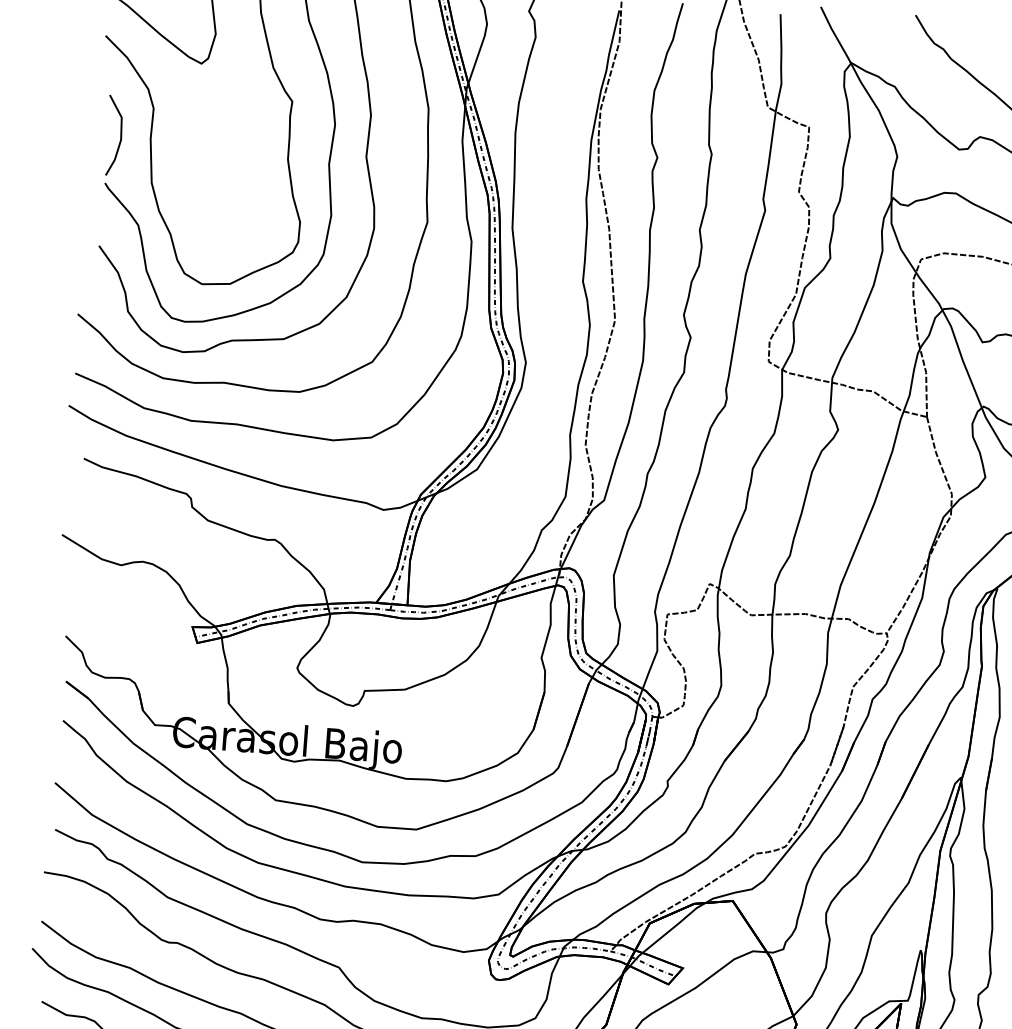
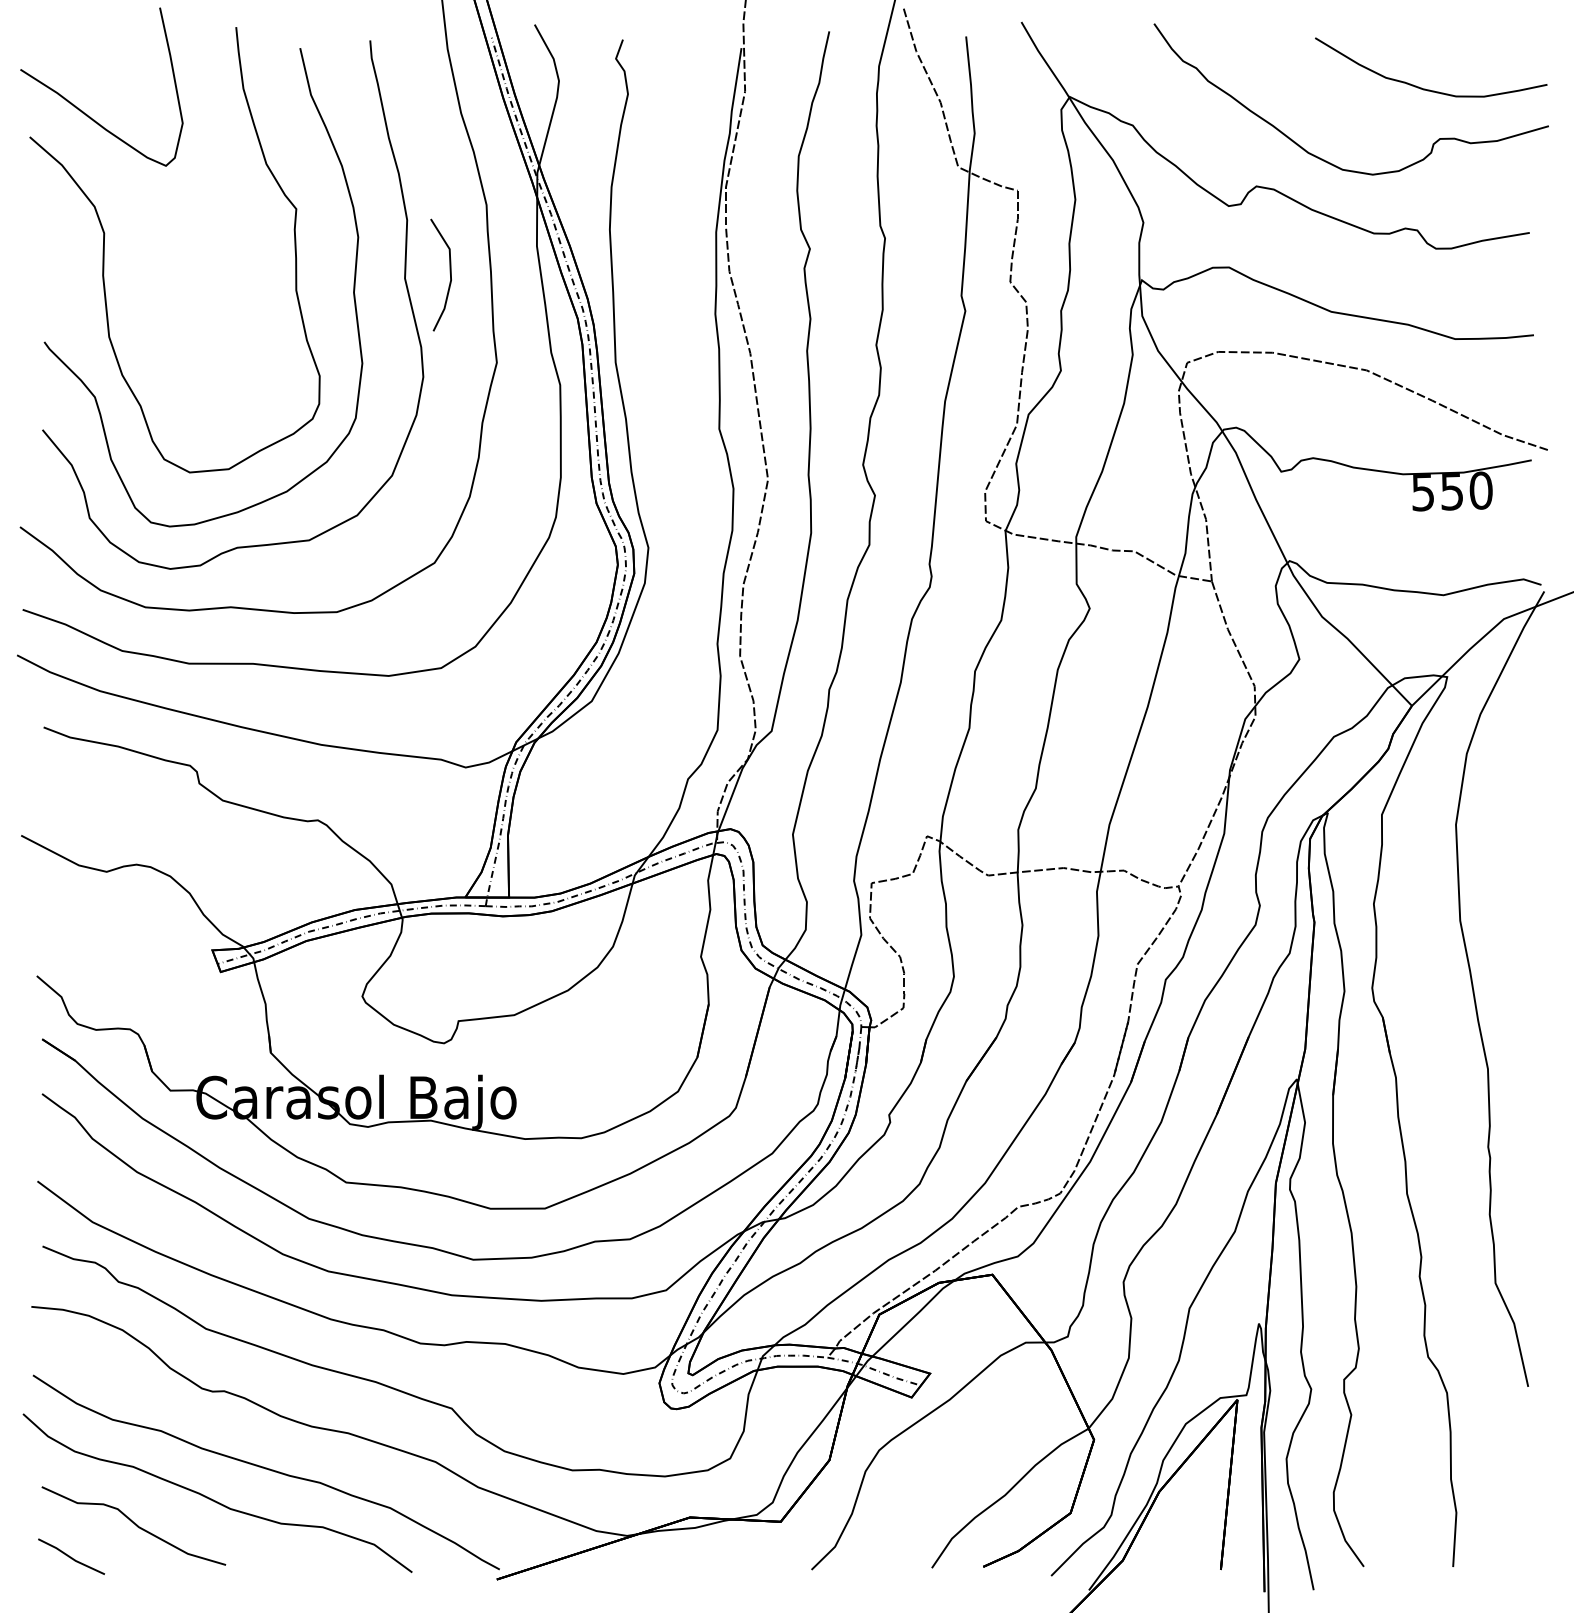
line: (120, 134) -> (449, 272), moved

